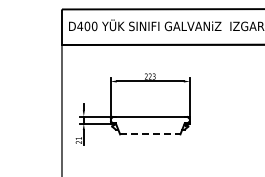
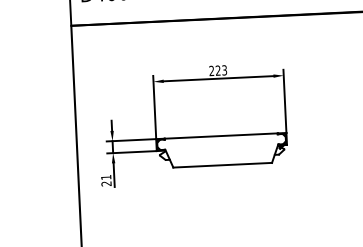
line: (150, 134) -> (223, 165), dashed -> solid

